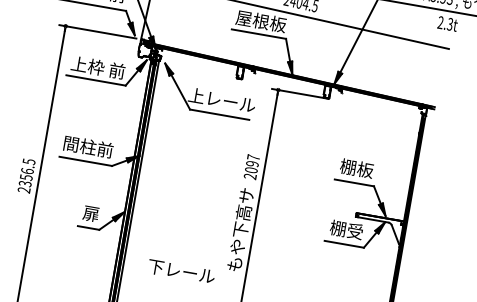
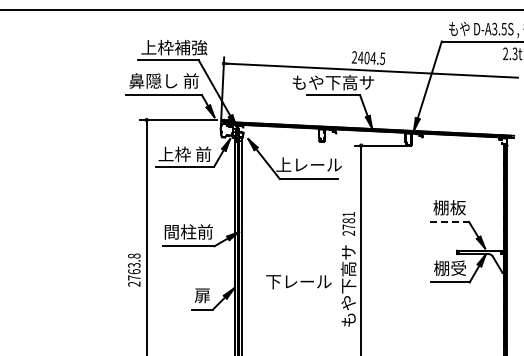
text: (261, 21) -> (333, 82), 屋根板 -> もや下高サ
text: (252, 163) -> (348, 220), 2097 -> 2781
text: (27, 172) -> (134, 266), 2356.5 -> 2763.8
line: (355, 182) -> (450, 221), solid -> dashed
text: (181, 272) -> (298, 282), moved

